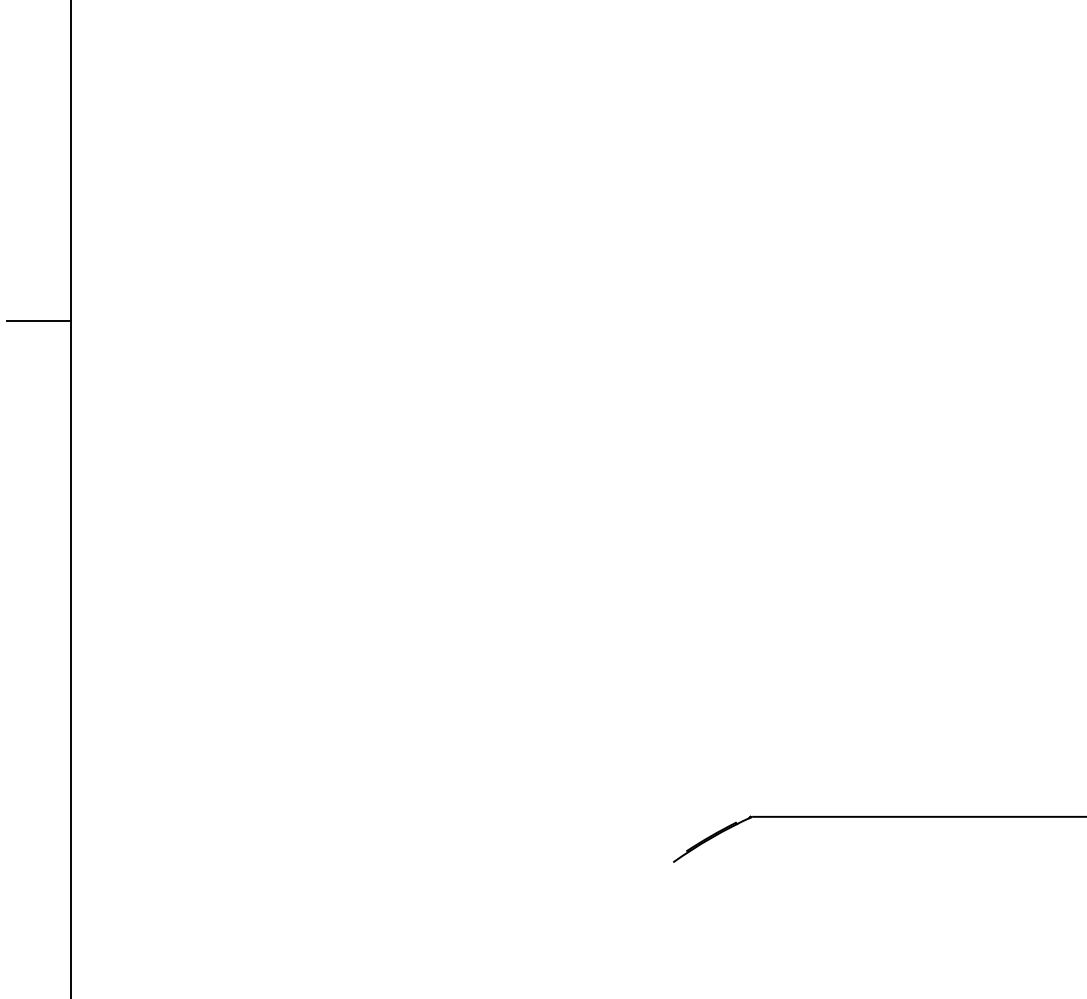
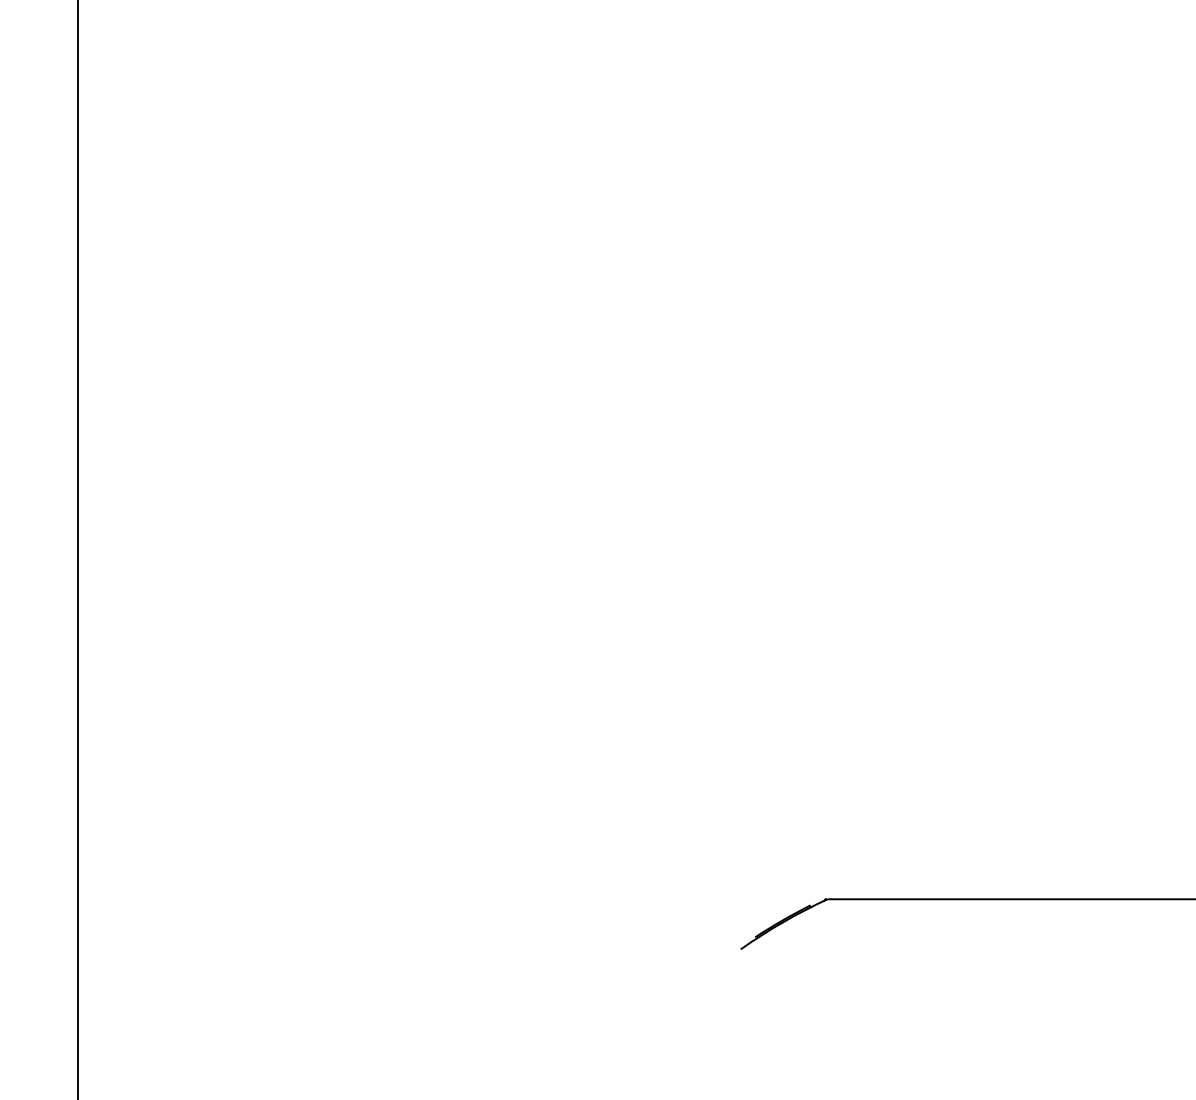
line: (38, 320) -> (42, 353), removed

